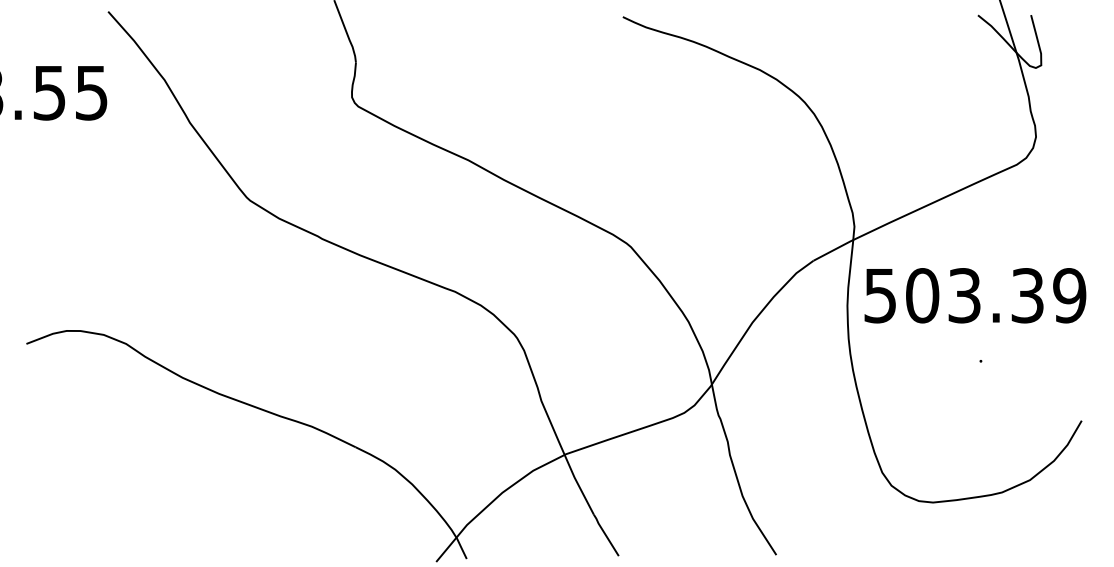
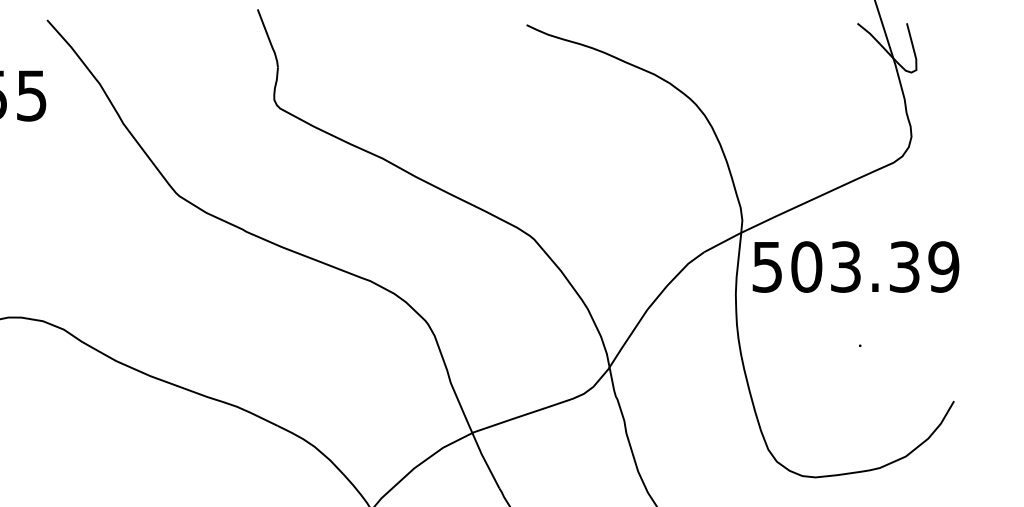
text: (975, 295) -> (856, 266), moved

